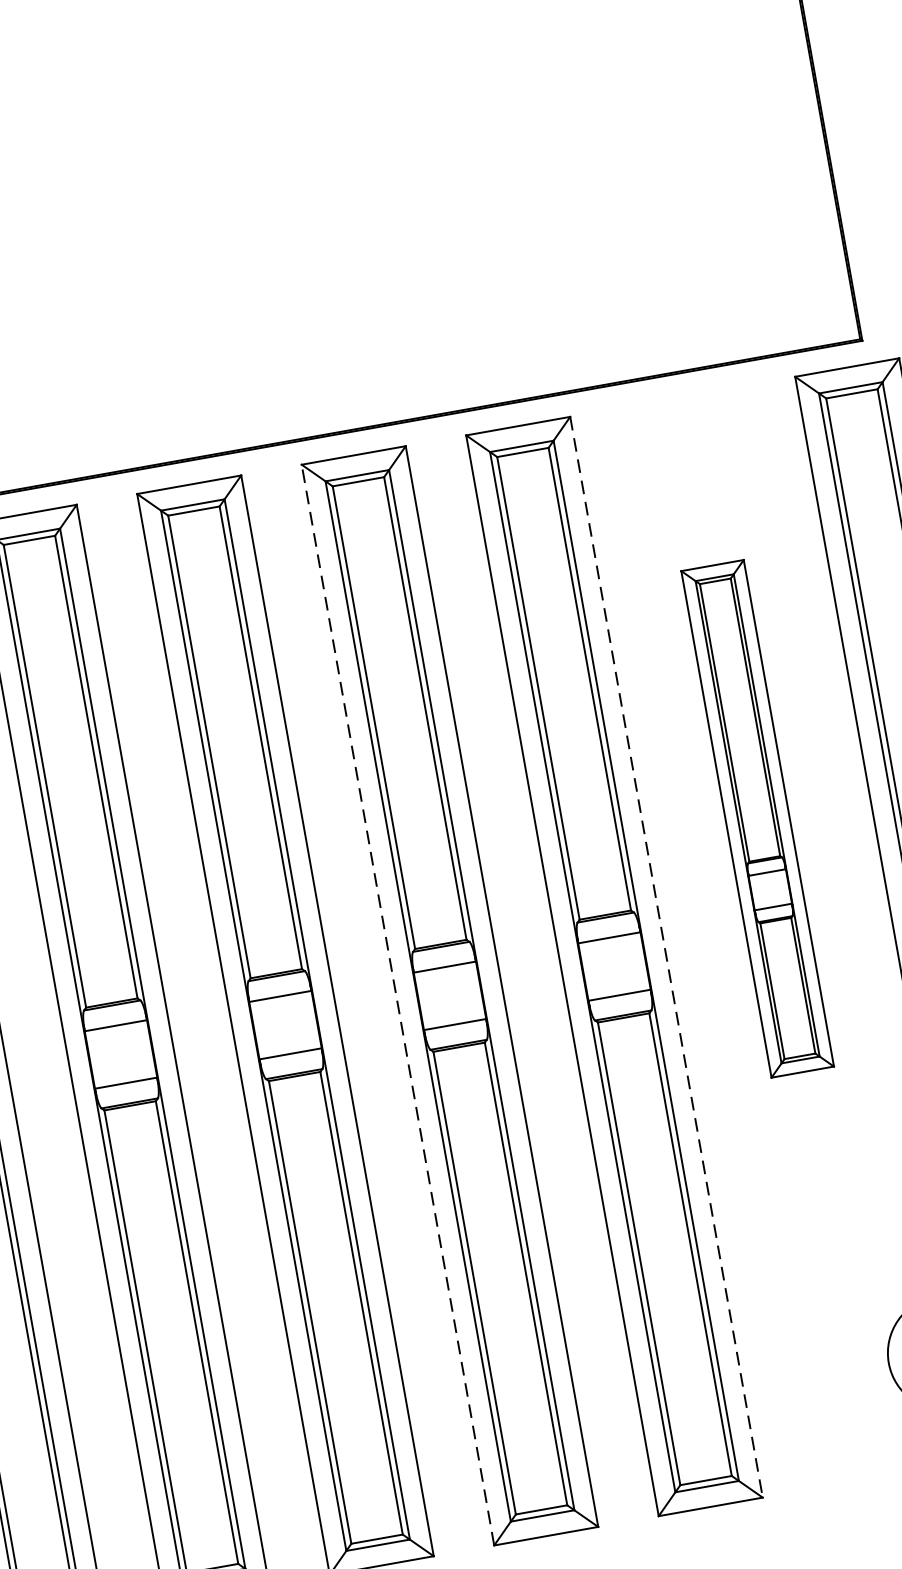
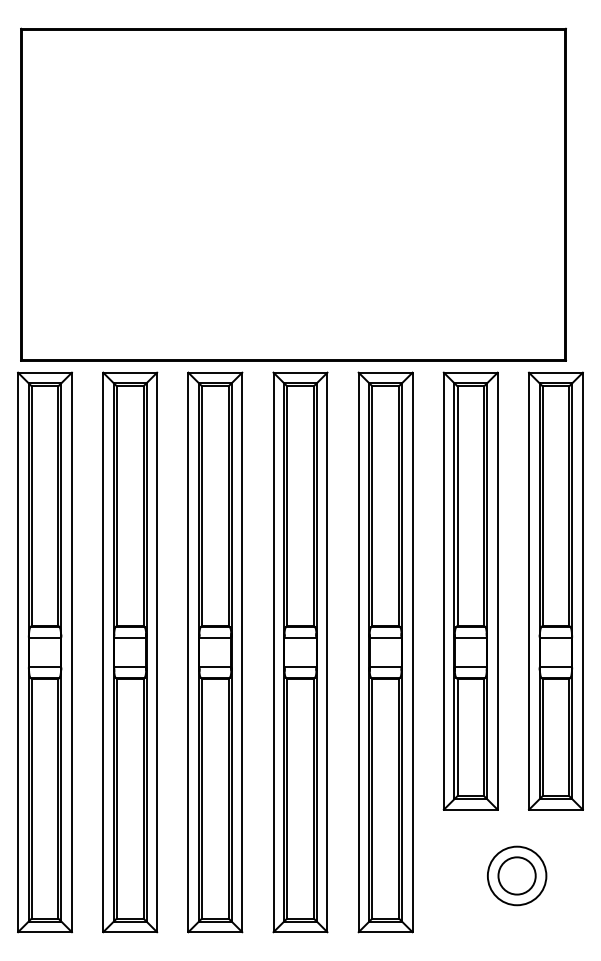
part: (757, 817) -> (470, 590), size x1.67
line: (666, 957) -> (412, 652), dashed -> solid
line: (397, 1005) -> (273, 652), dashed -> solid

